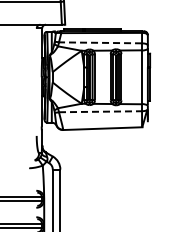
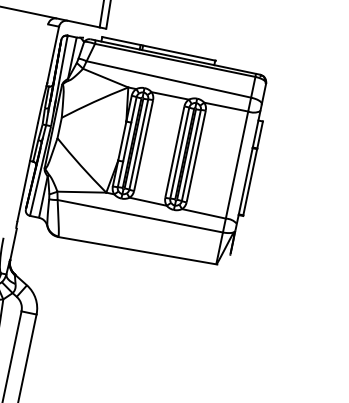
line: (100, 42) -> (168, 78), dashed -> solid
line: (100, 111) -> (140, 215), dashed -> solid

